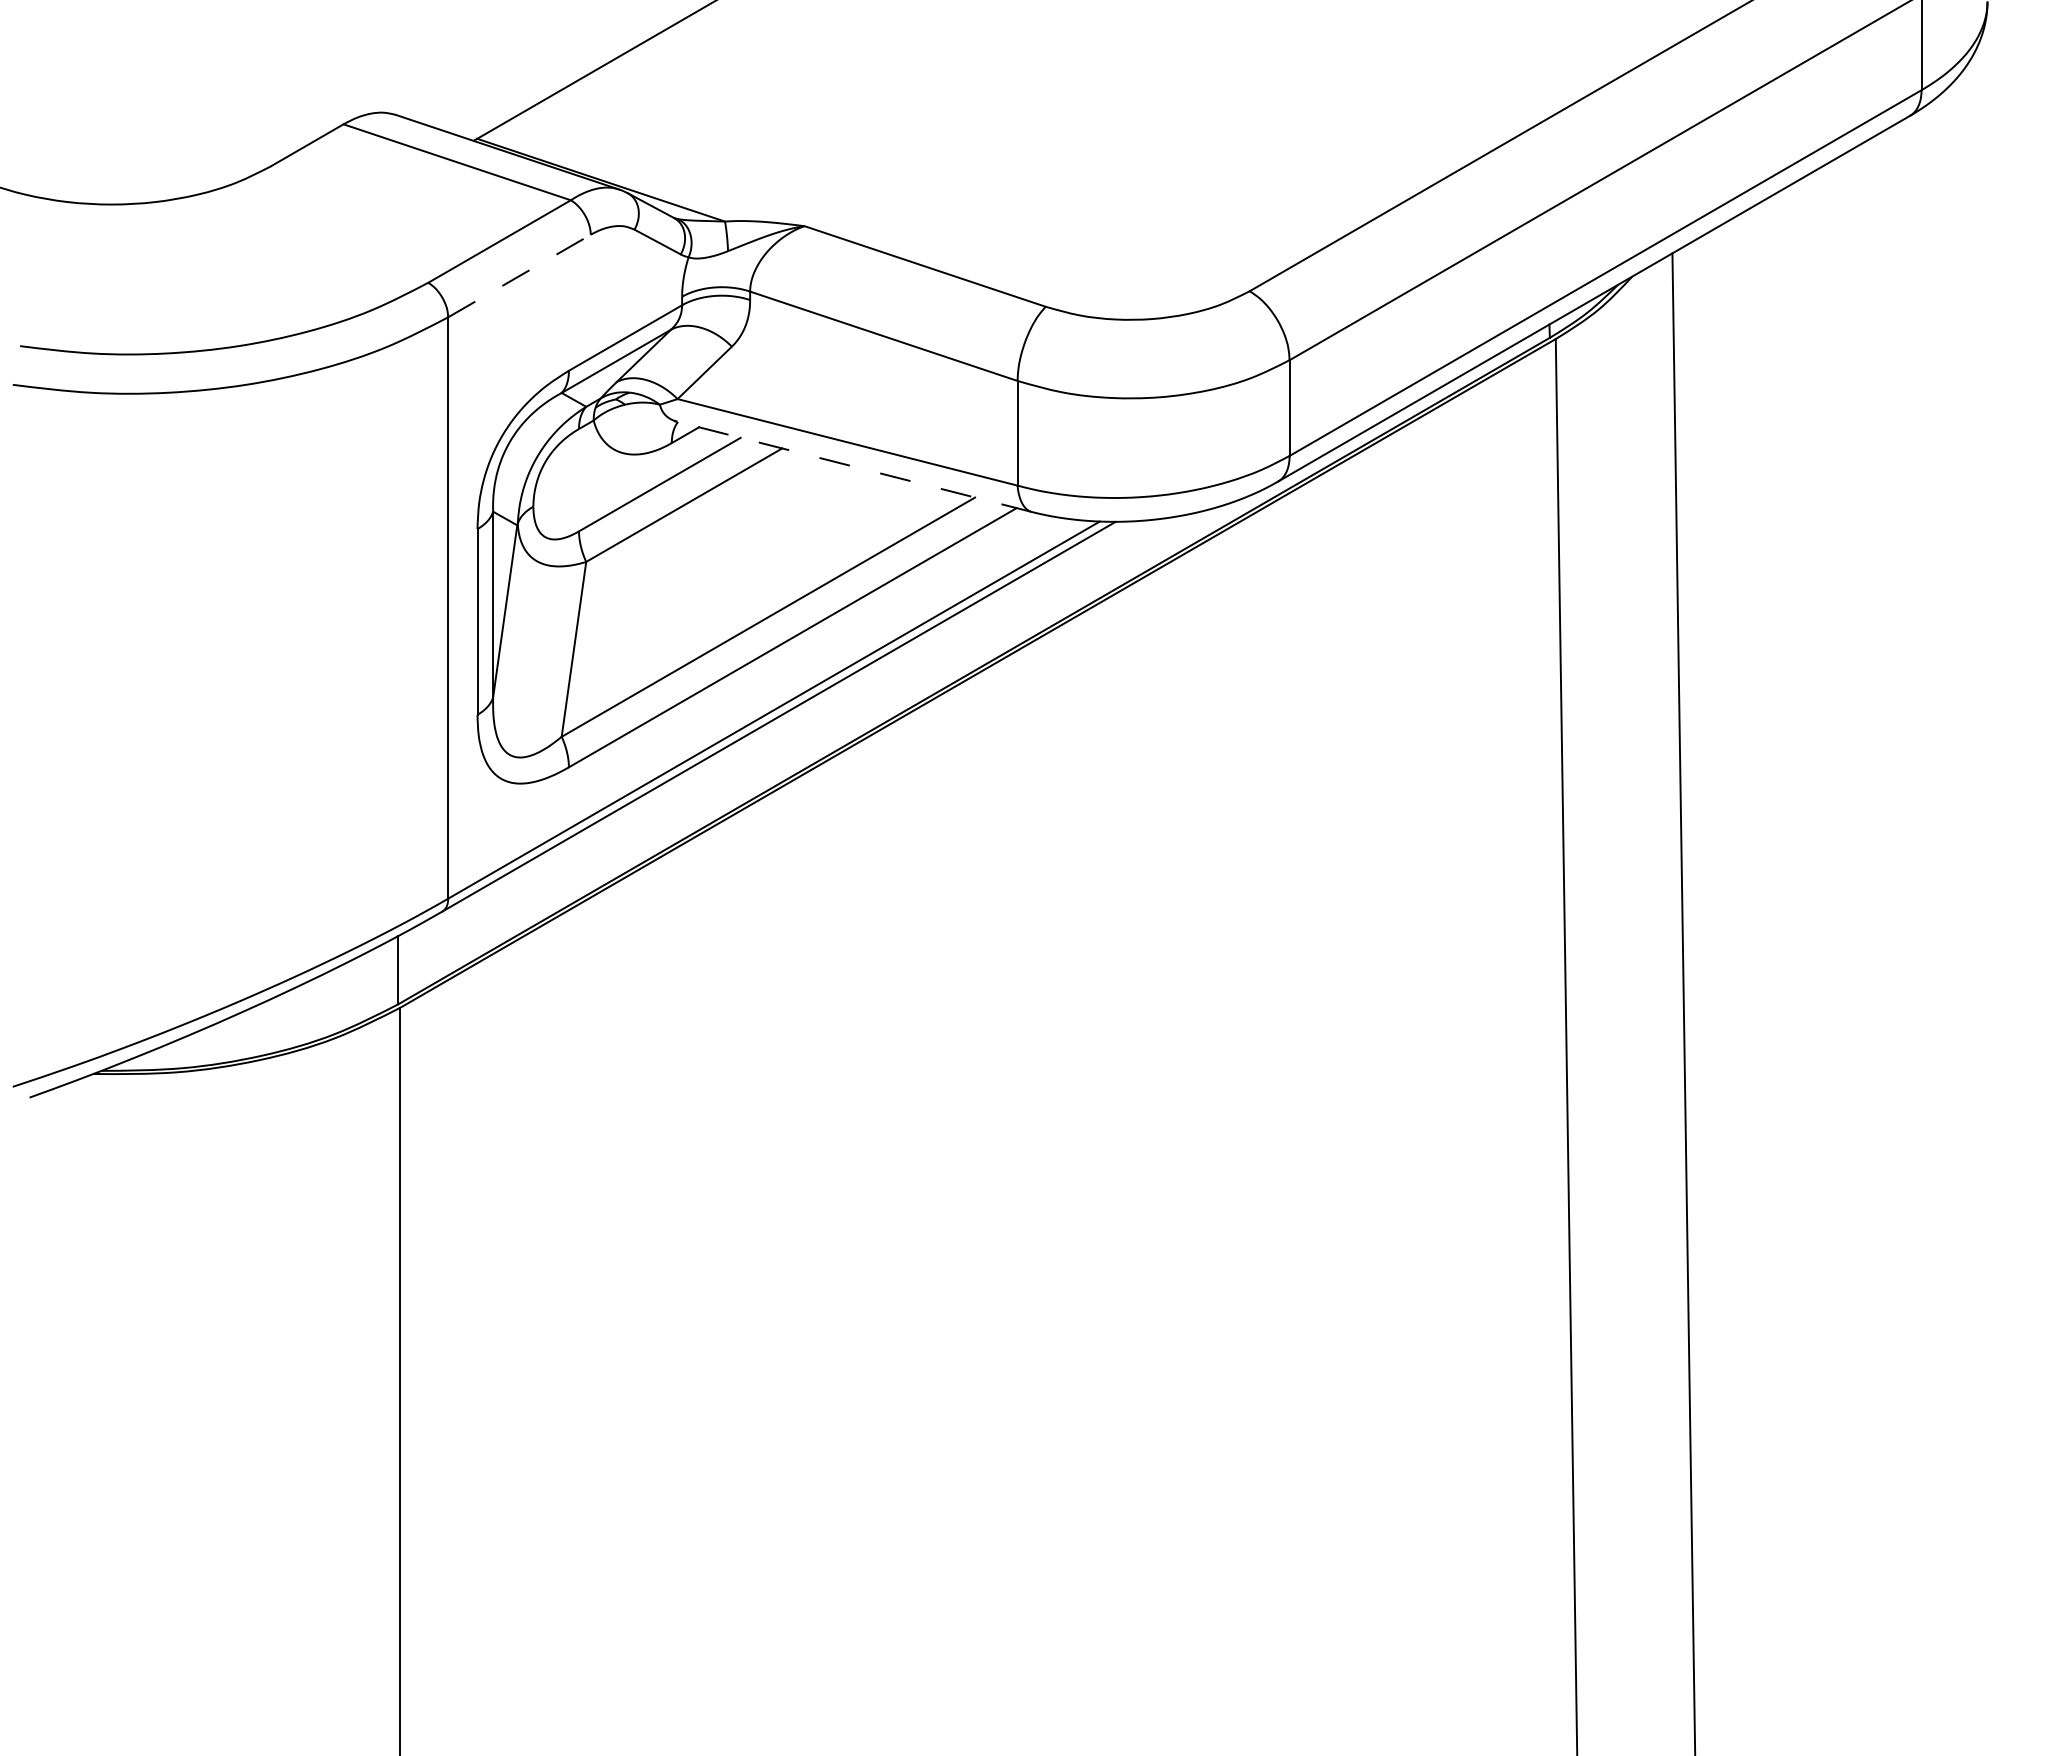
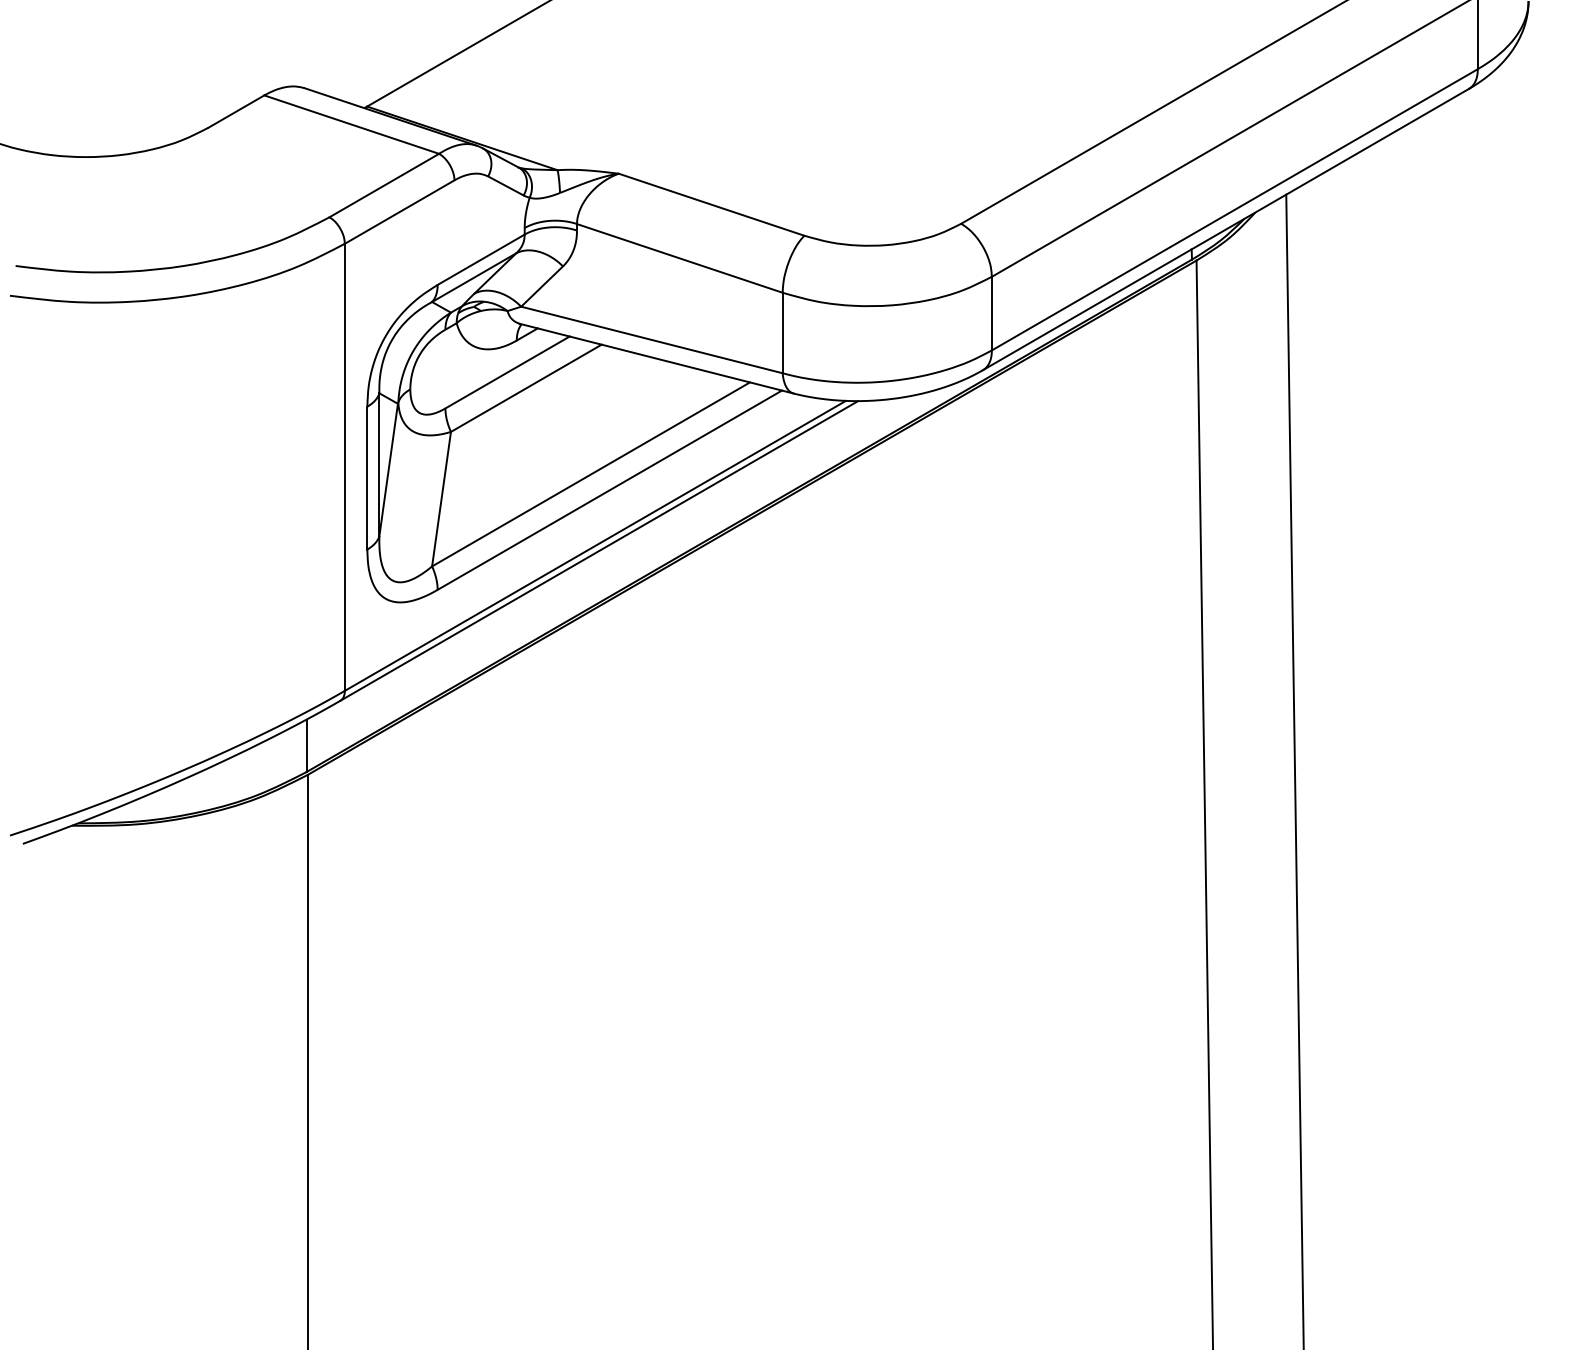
line: (519, 275) -> (399, 211), dashed -> solid
line: (854, 466) -> (657, 358), dashed -> solid

